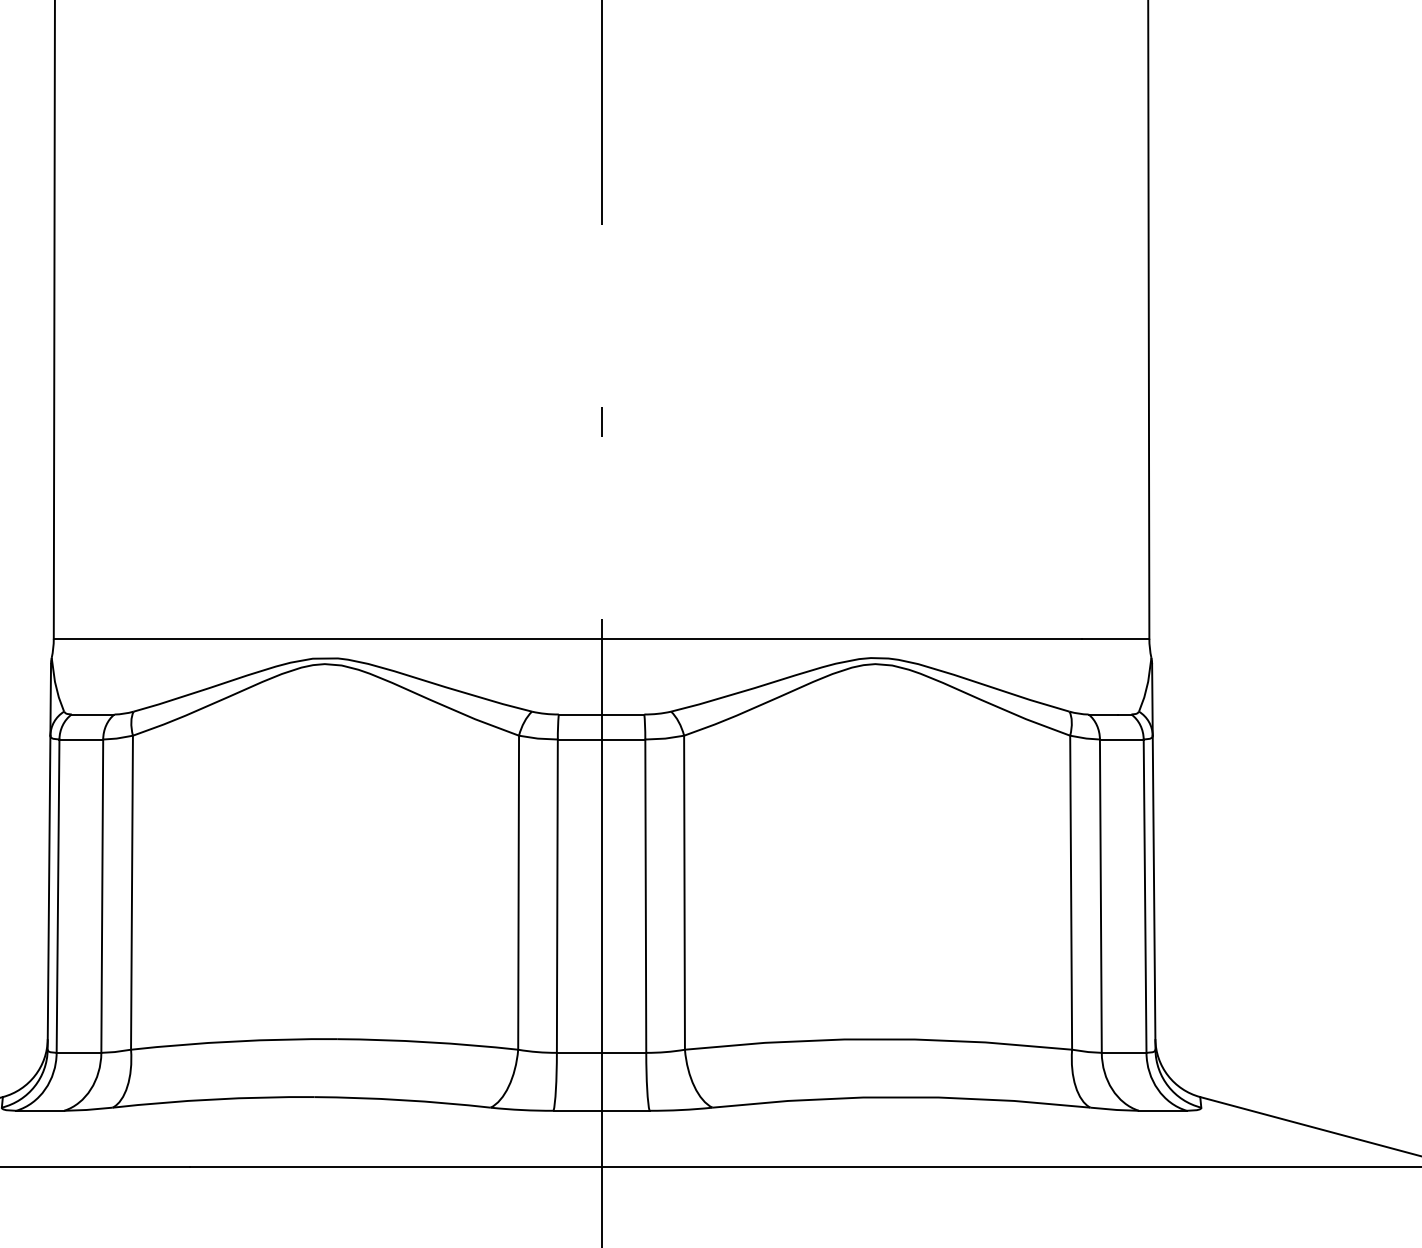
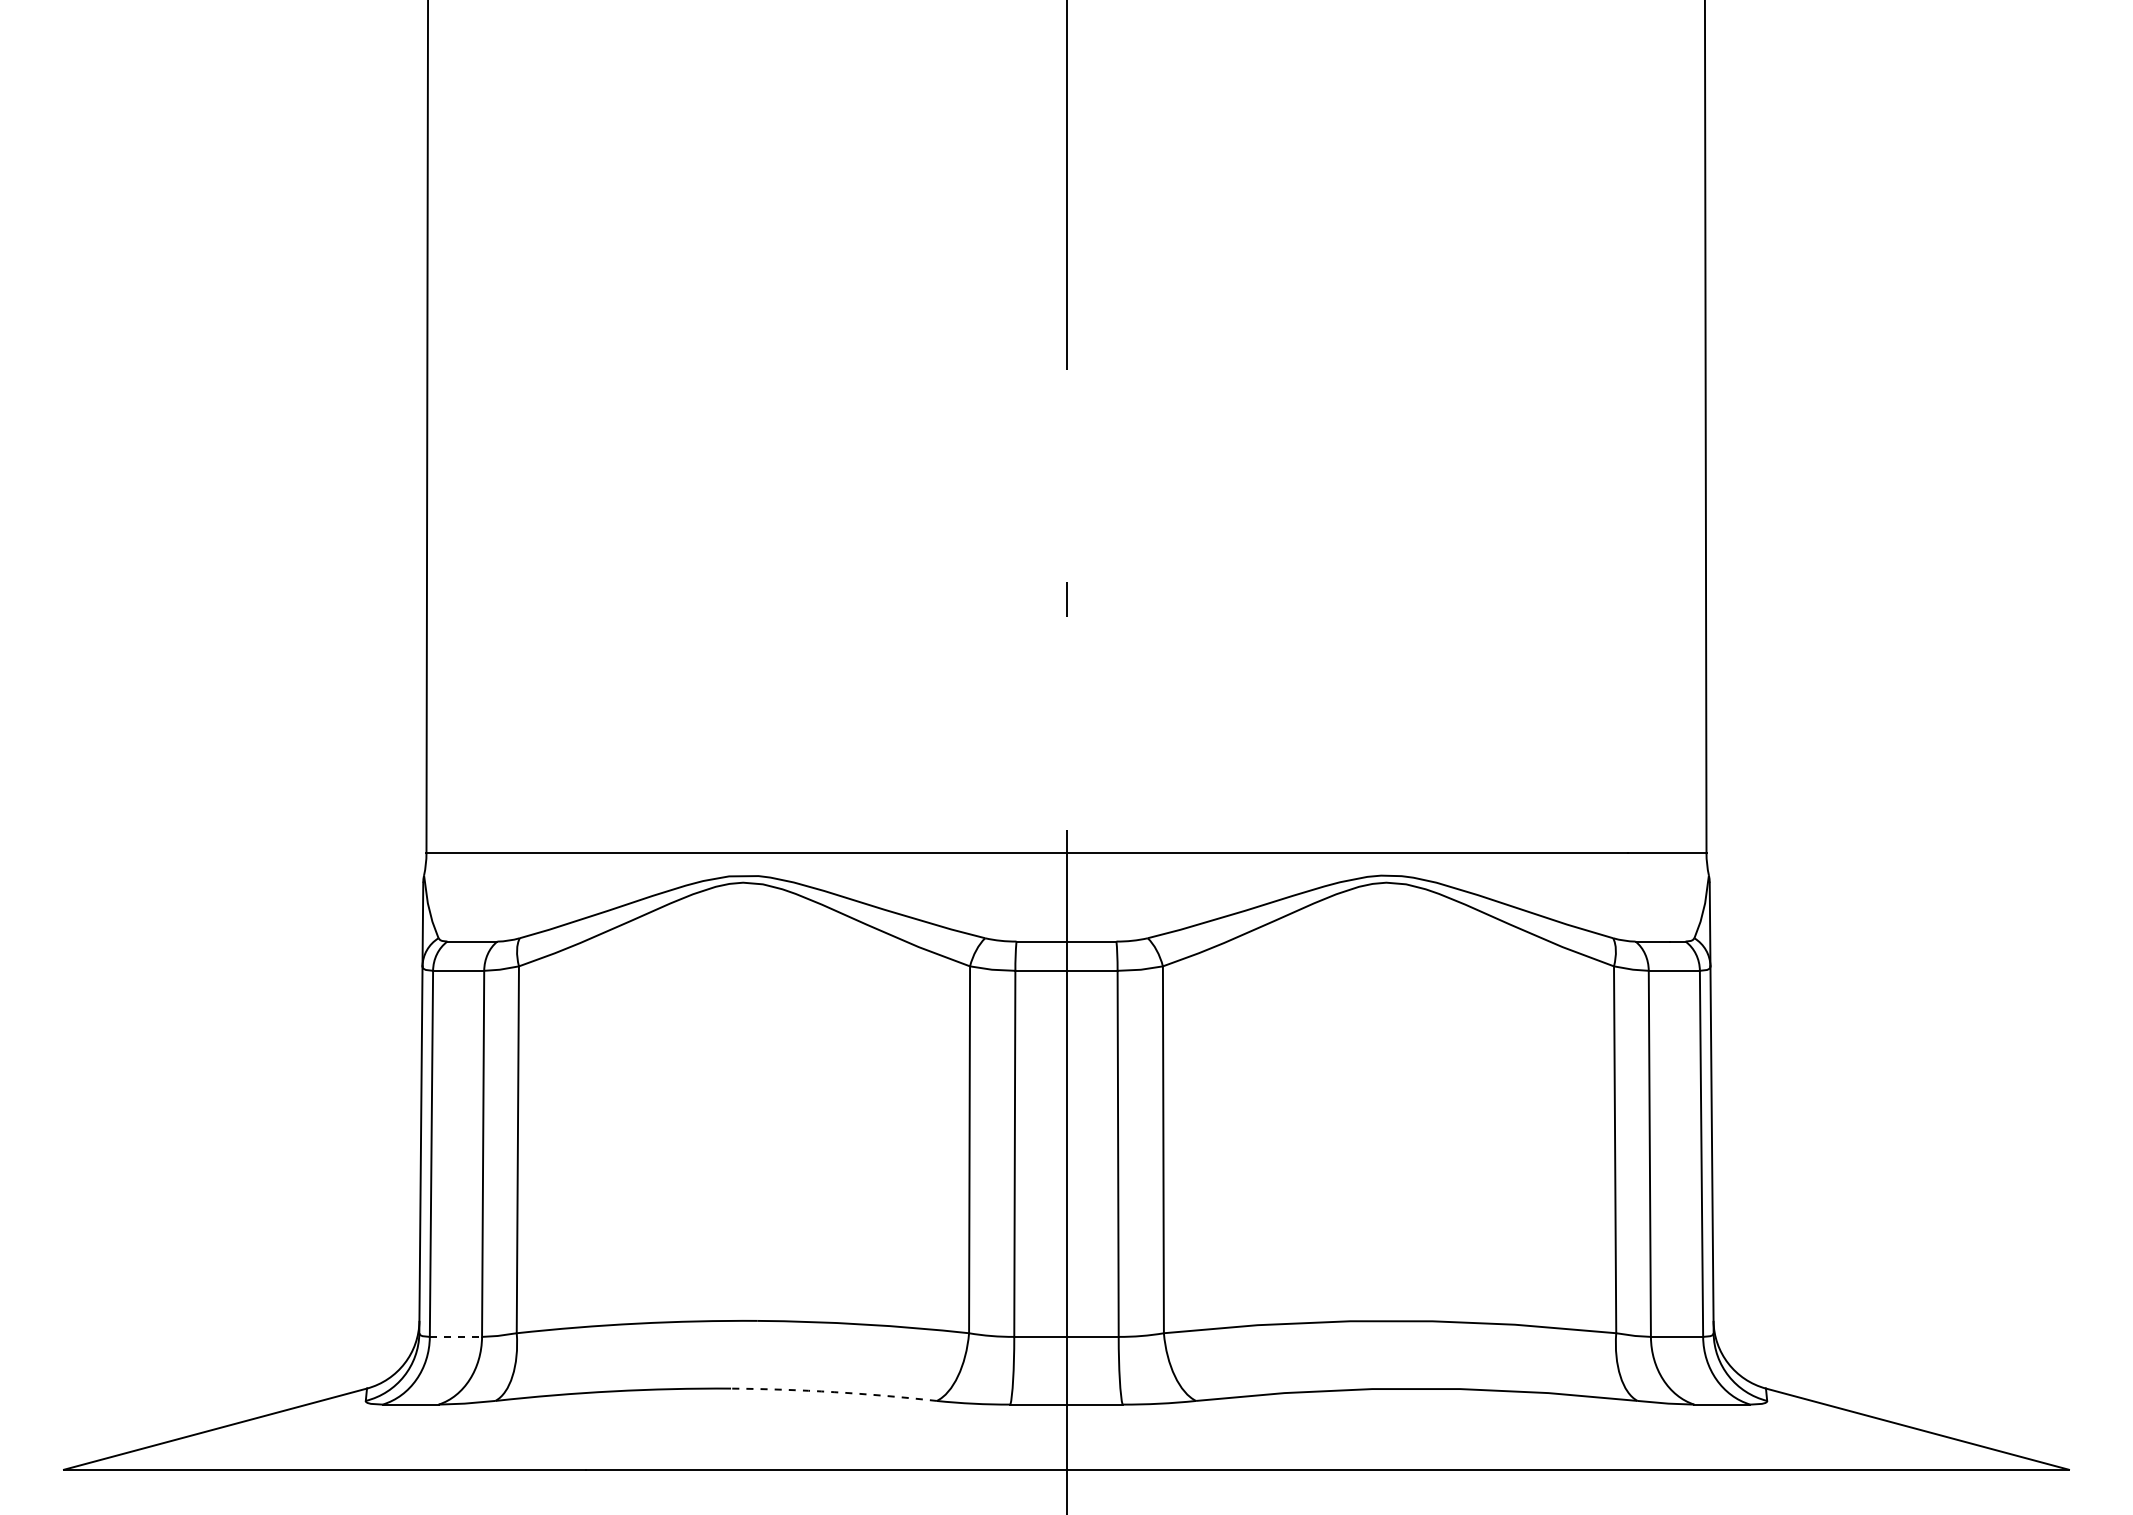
line: (79, 1052) -> (456, 1336), solid -> dashed
arc: (403, 1100) -> (834, 1392), solid -> dashed

